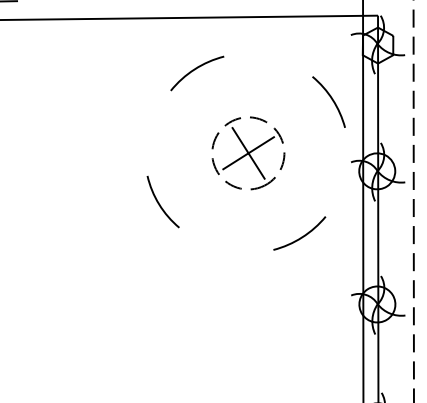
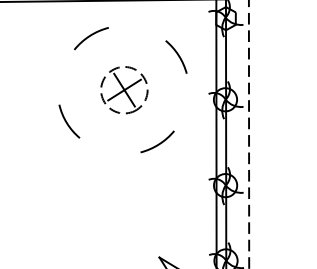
part: (245, 153) -> (122, 90), moved

